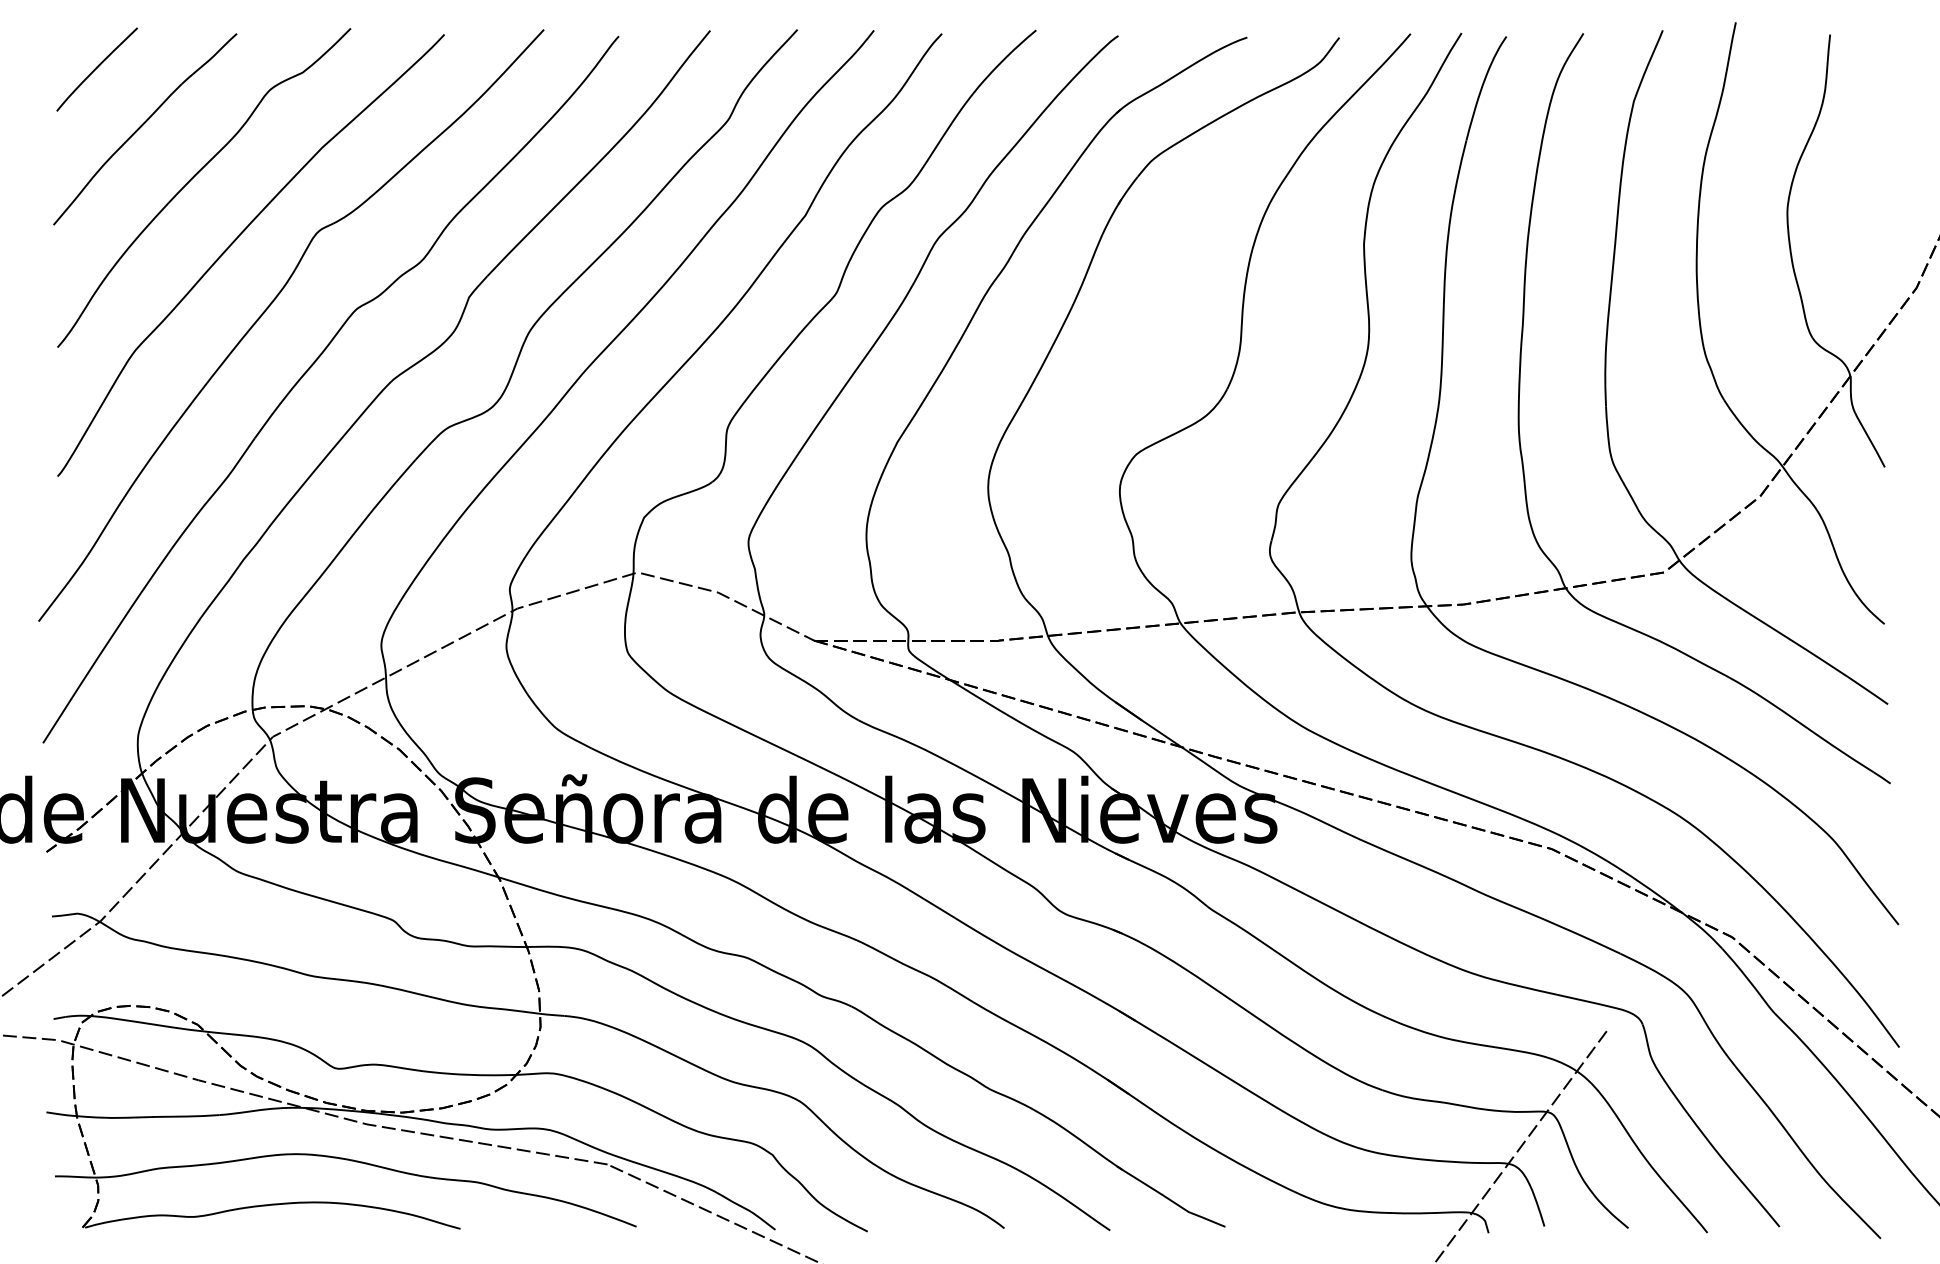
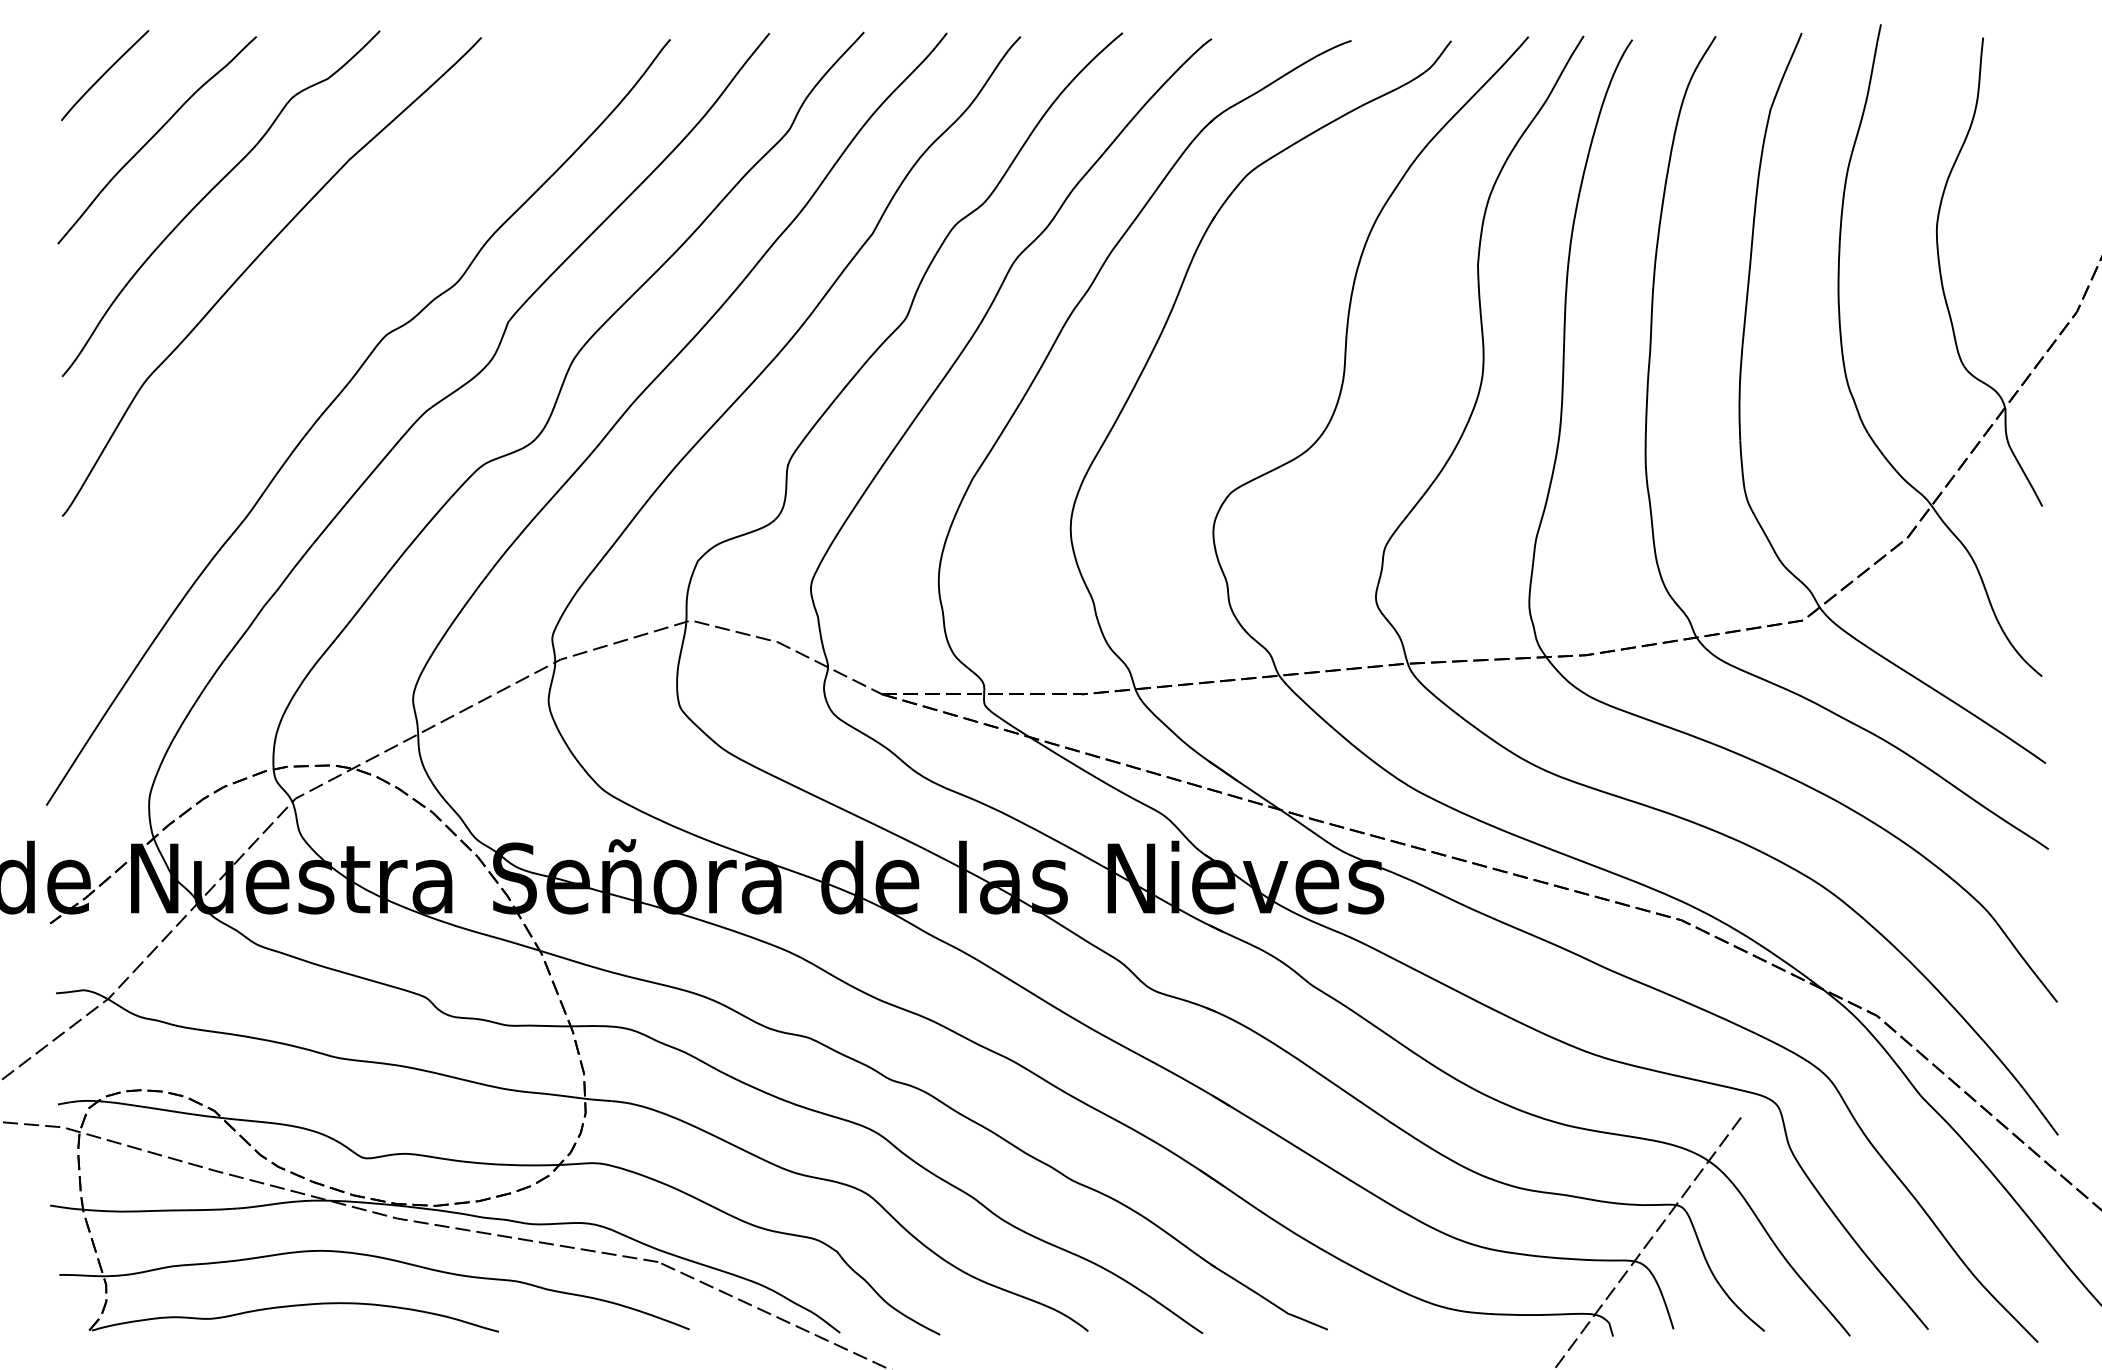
part: (270, 306) -> (292, 332), removed

